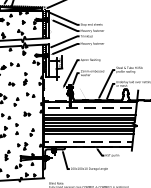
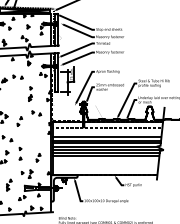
part: (11, 83) -> (14, 99), removed
part: (27, 113) -> (32, 135), removed
line: (88, 133) -> (105, 159), removed
line: (88, 141) -> (105, 168), removed

